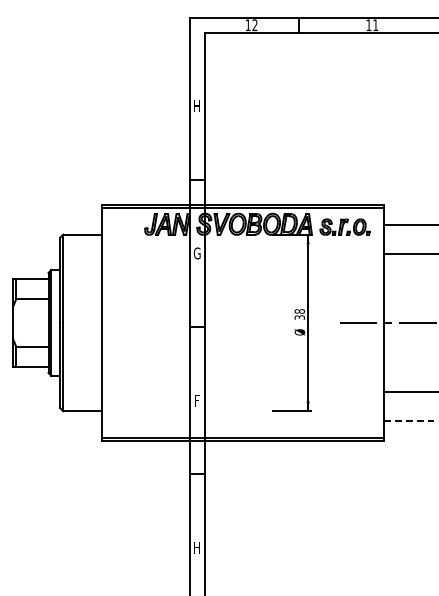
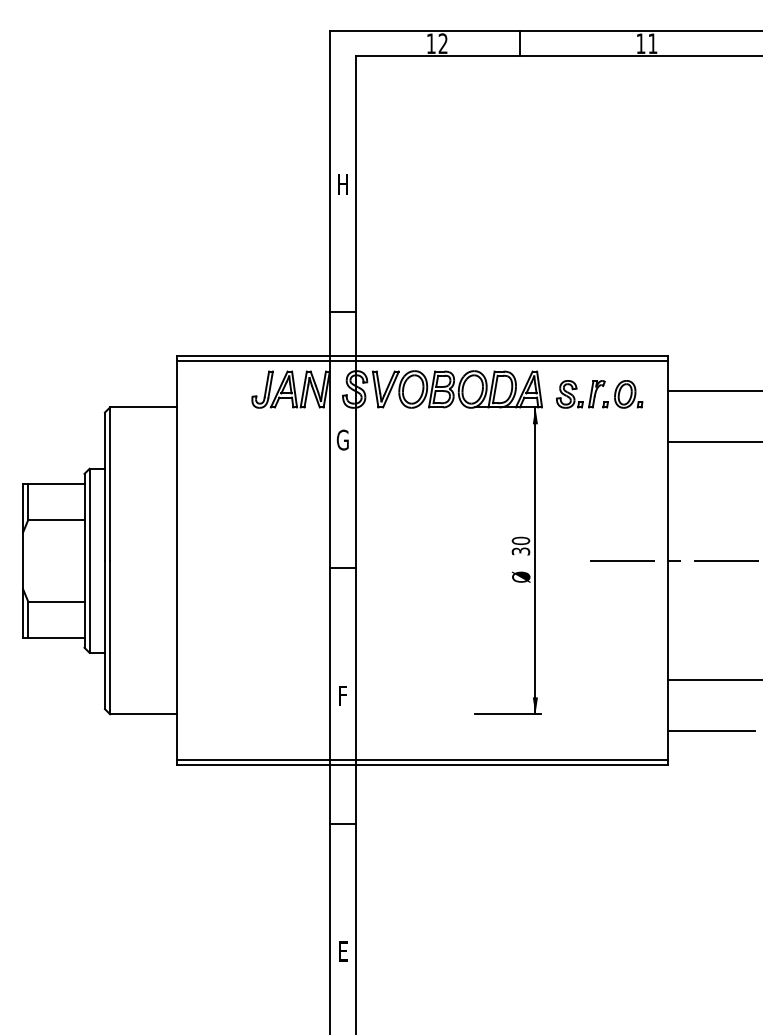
text: (299, 311) -> (520, 540), 38 -> 30
line: (409, 420) -> (711, 730), dashed -> solid
text: (196, 547) -> (341, 950), H -> E

